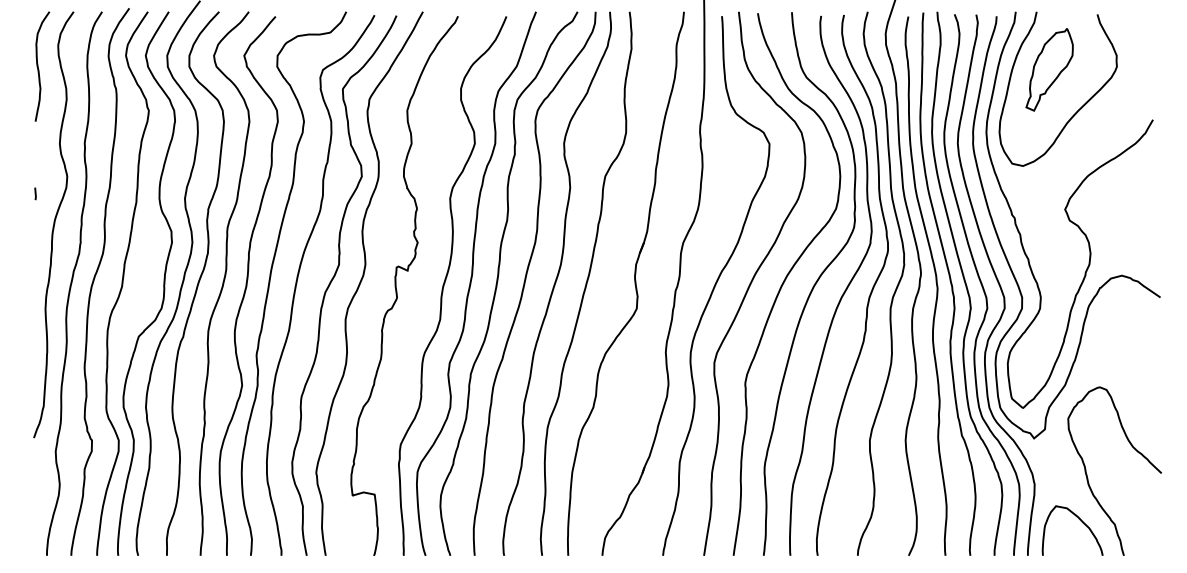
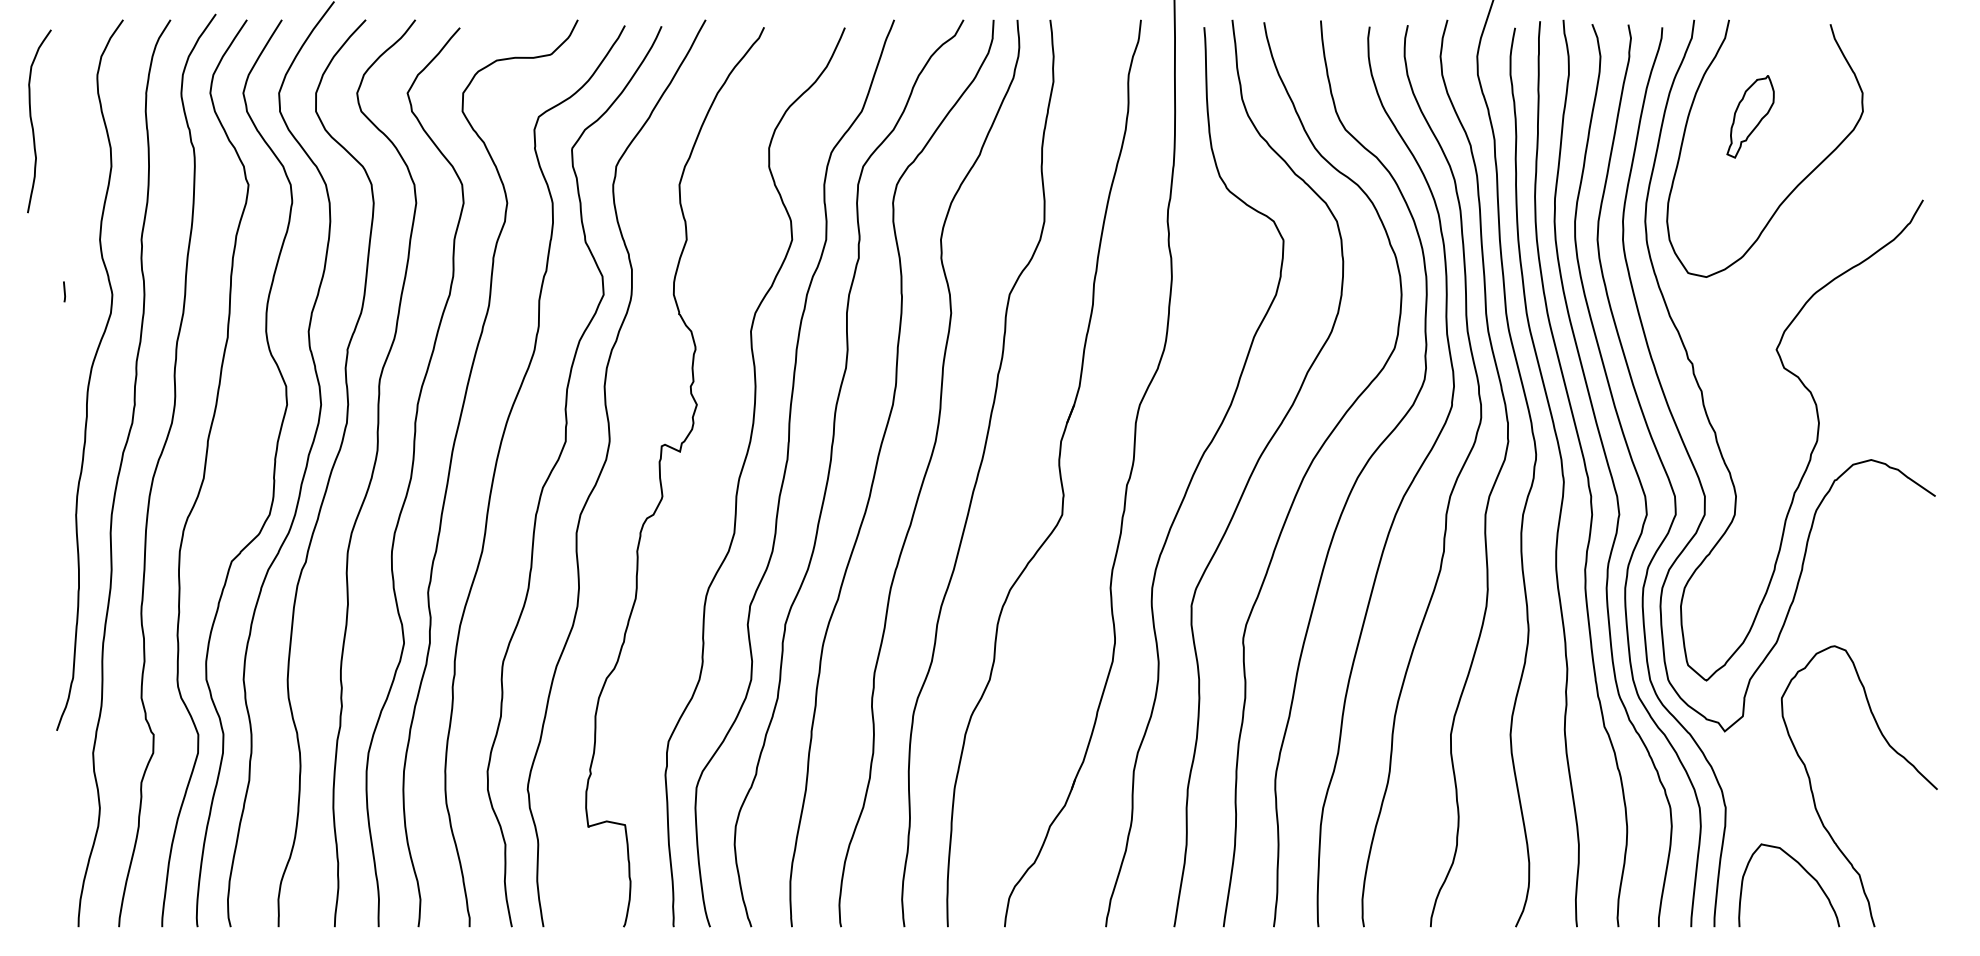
curve: (38, 66) -> (32, 121), moved
part: (1049, 69) -> (1750, 116), size x0.6
line: (35, 193) -> (64, 291), moved

